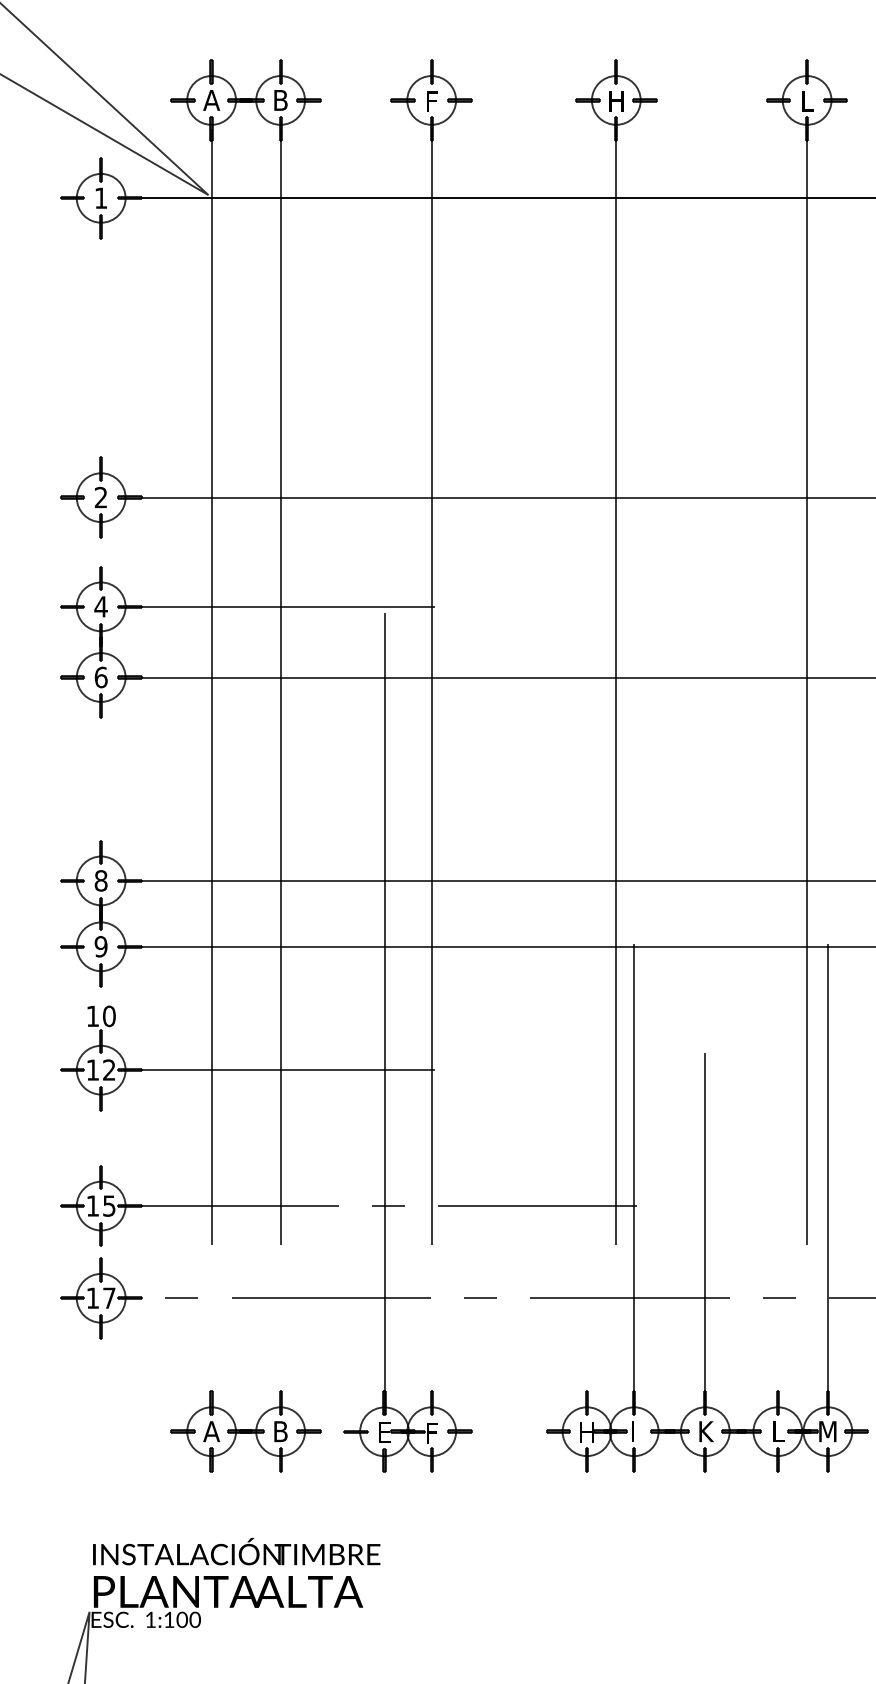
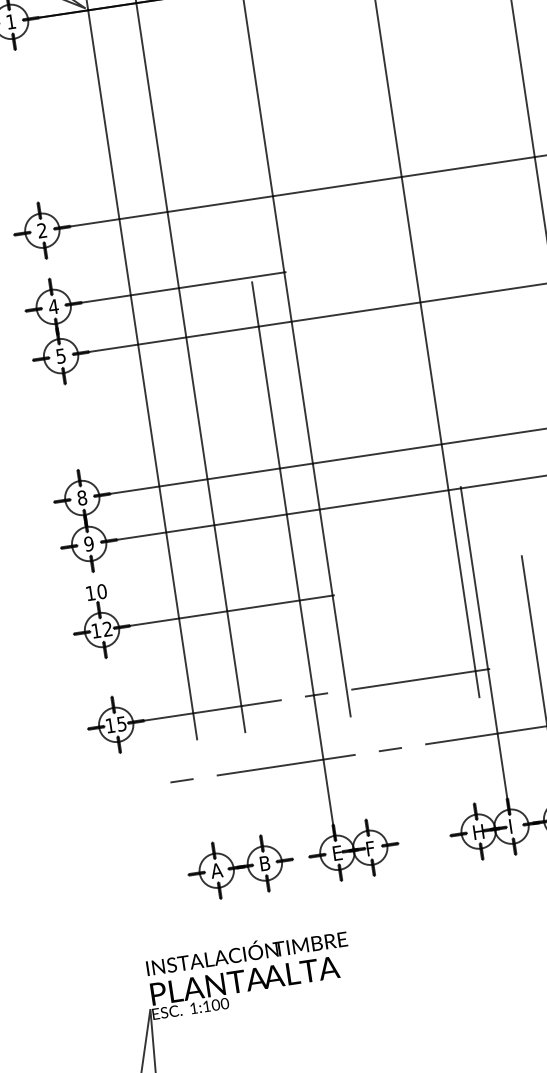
text: (100, 677) -> (60, 356), 6 -> 5
part: (101, 1298) -> (126, 789), removed

